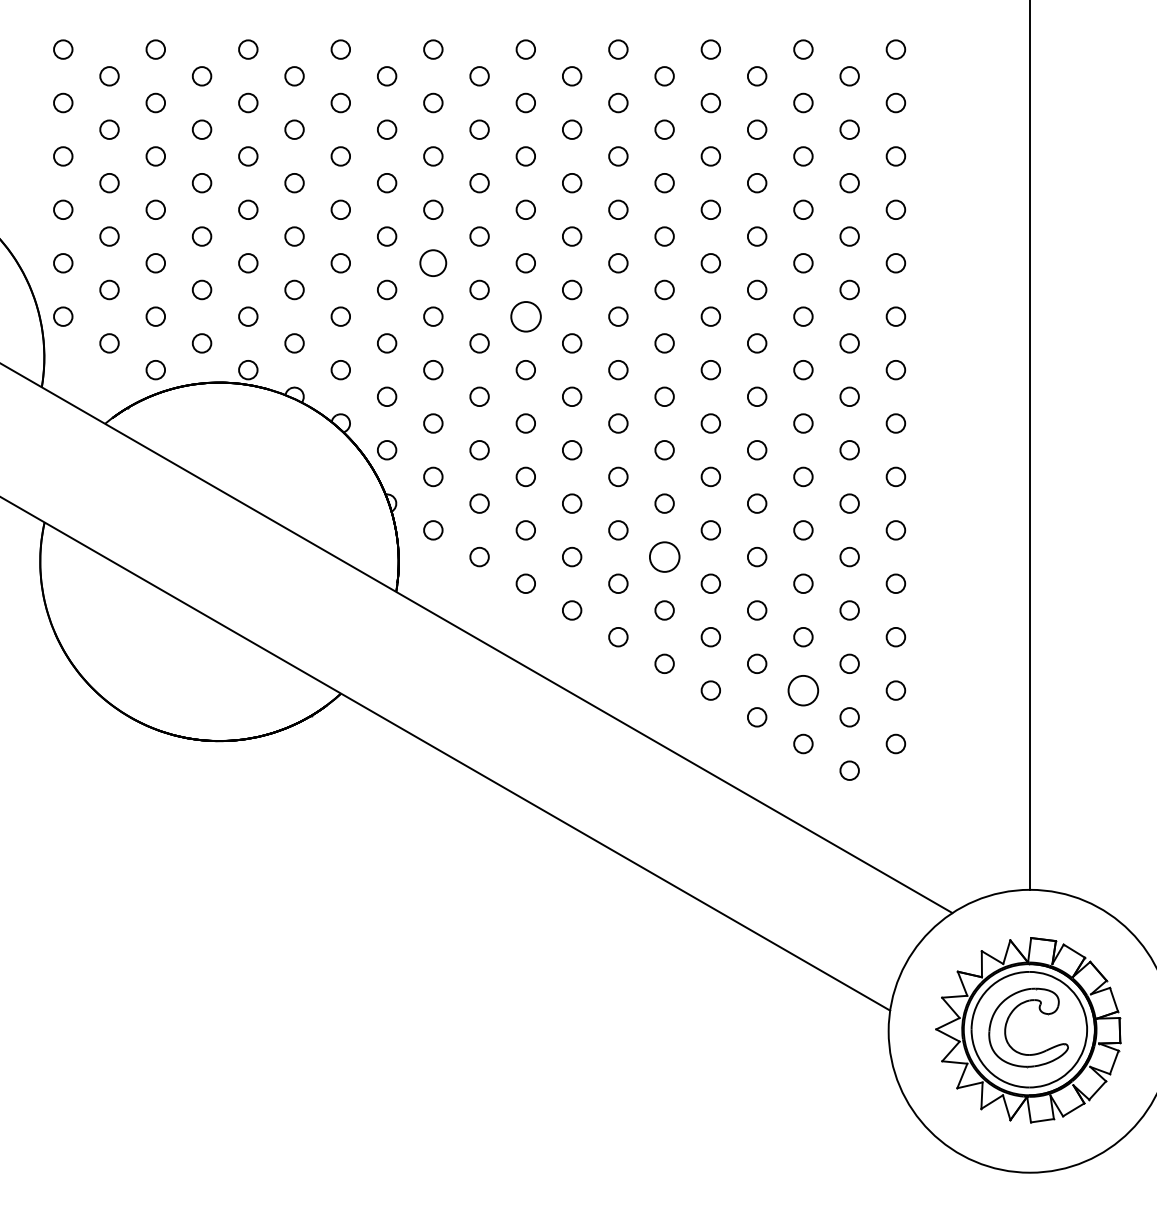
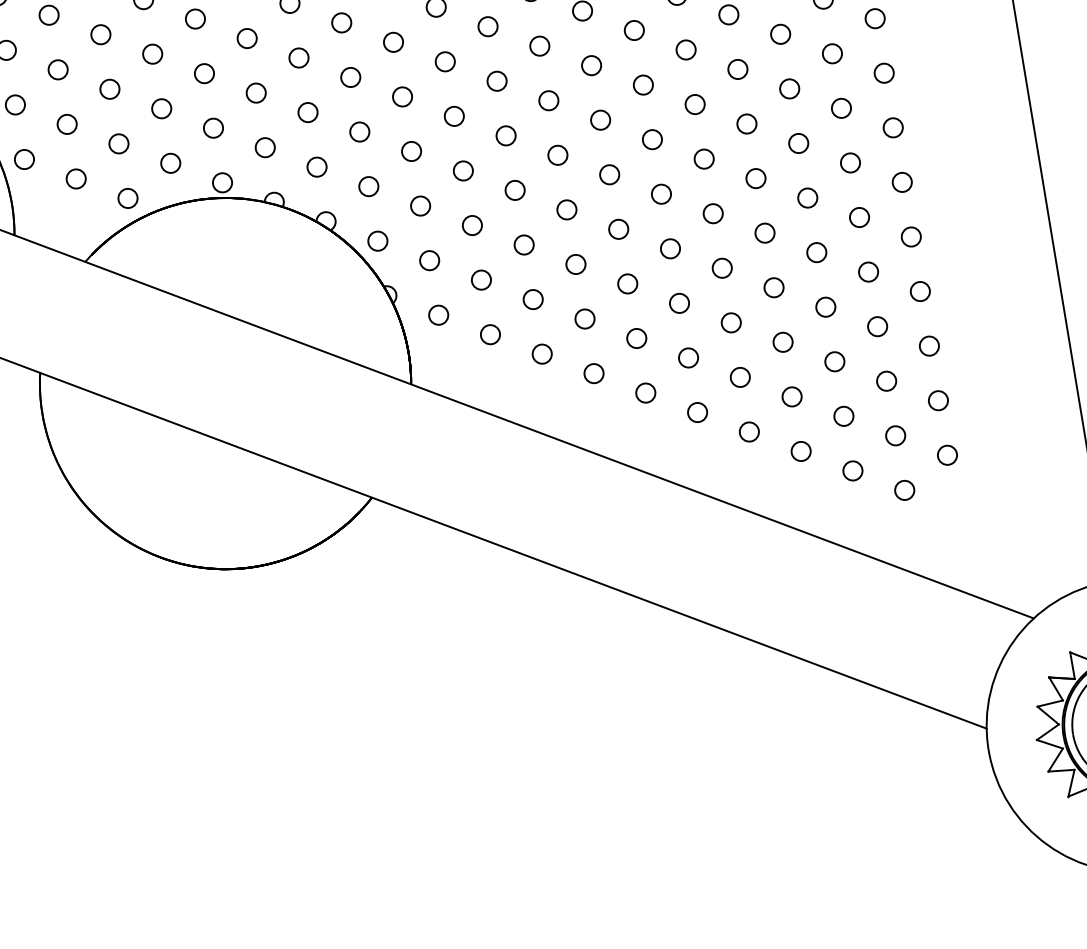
circle: (433, 263) -> (393, 42), size x0.71
circle: (525, 316) -> (496, 81), size x0.62
circle: (664, 556) -> (679, 302), size x0.62
circle: (803, 690) -> (843, 416), size x0.62

